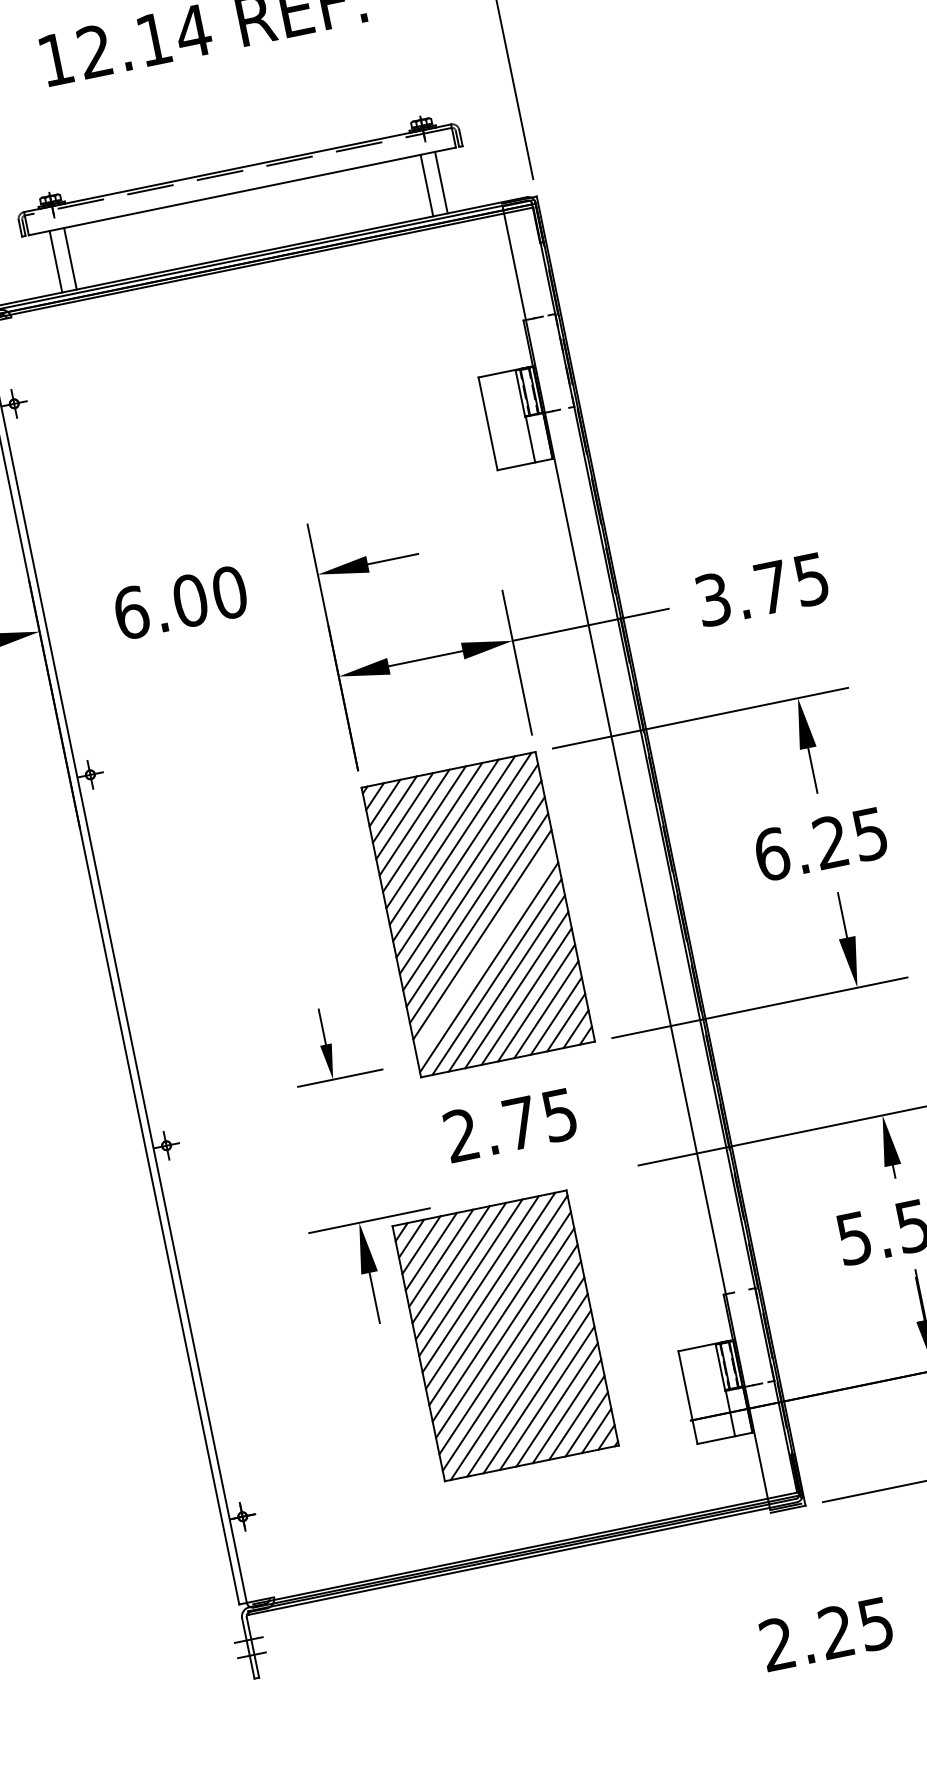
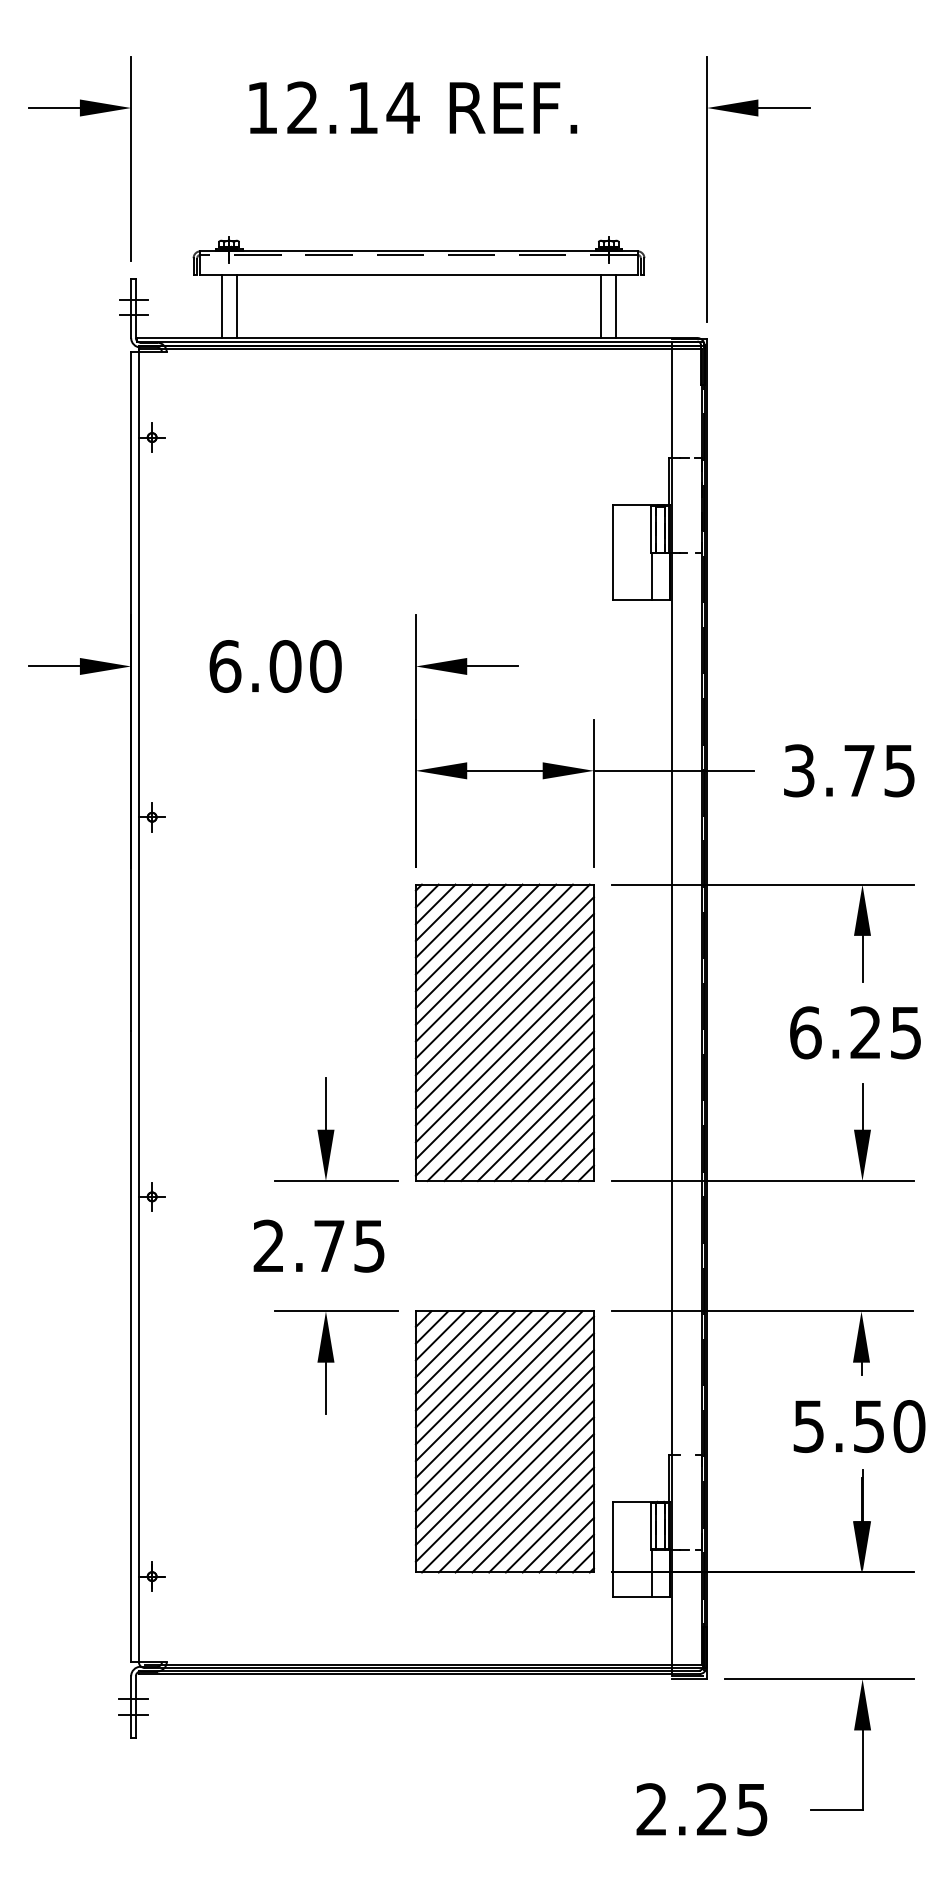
line: (485, 951) -> (504, 1070), added
part: (333, 1042) -> (336, 1129), size x1.43
text: (509, 1124) -> (318, 1245), moved
part: (505, 1335) -> (504, 1441), moved

